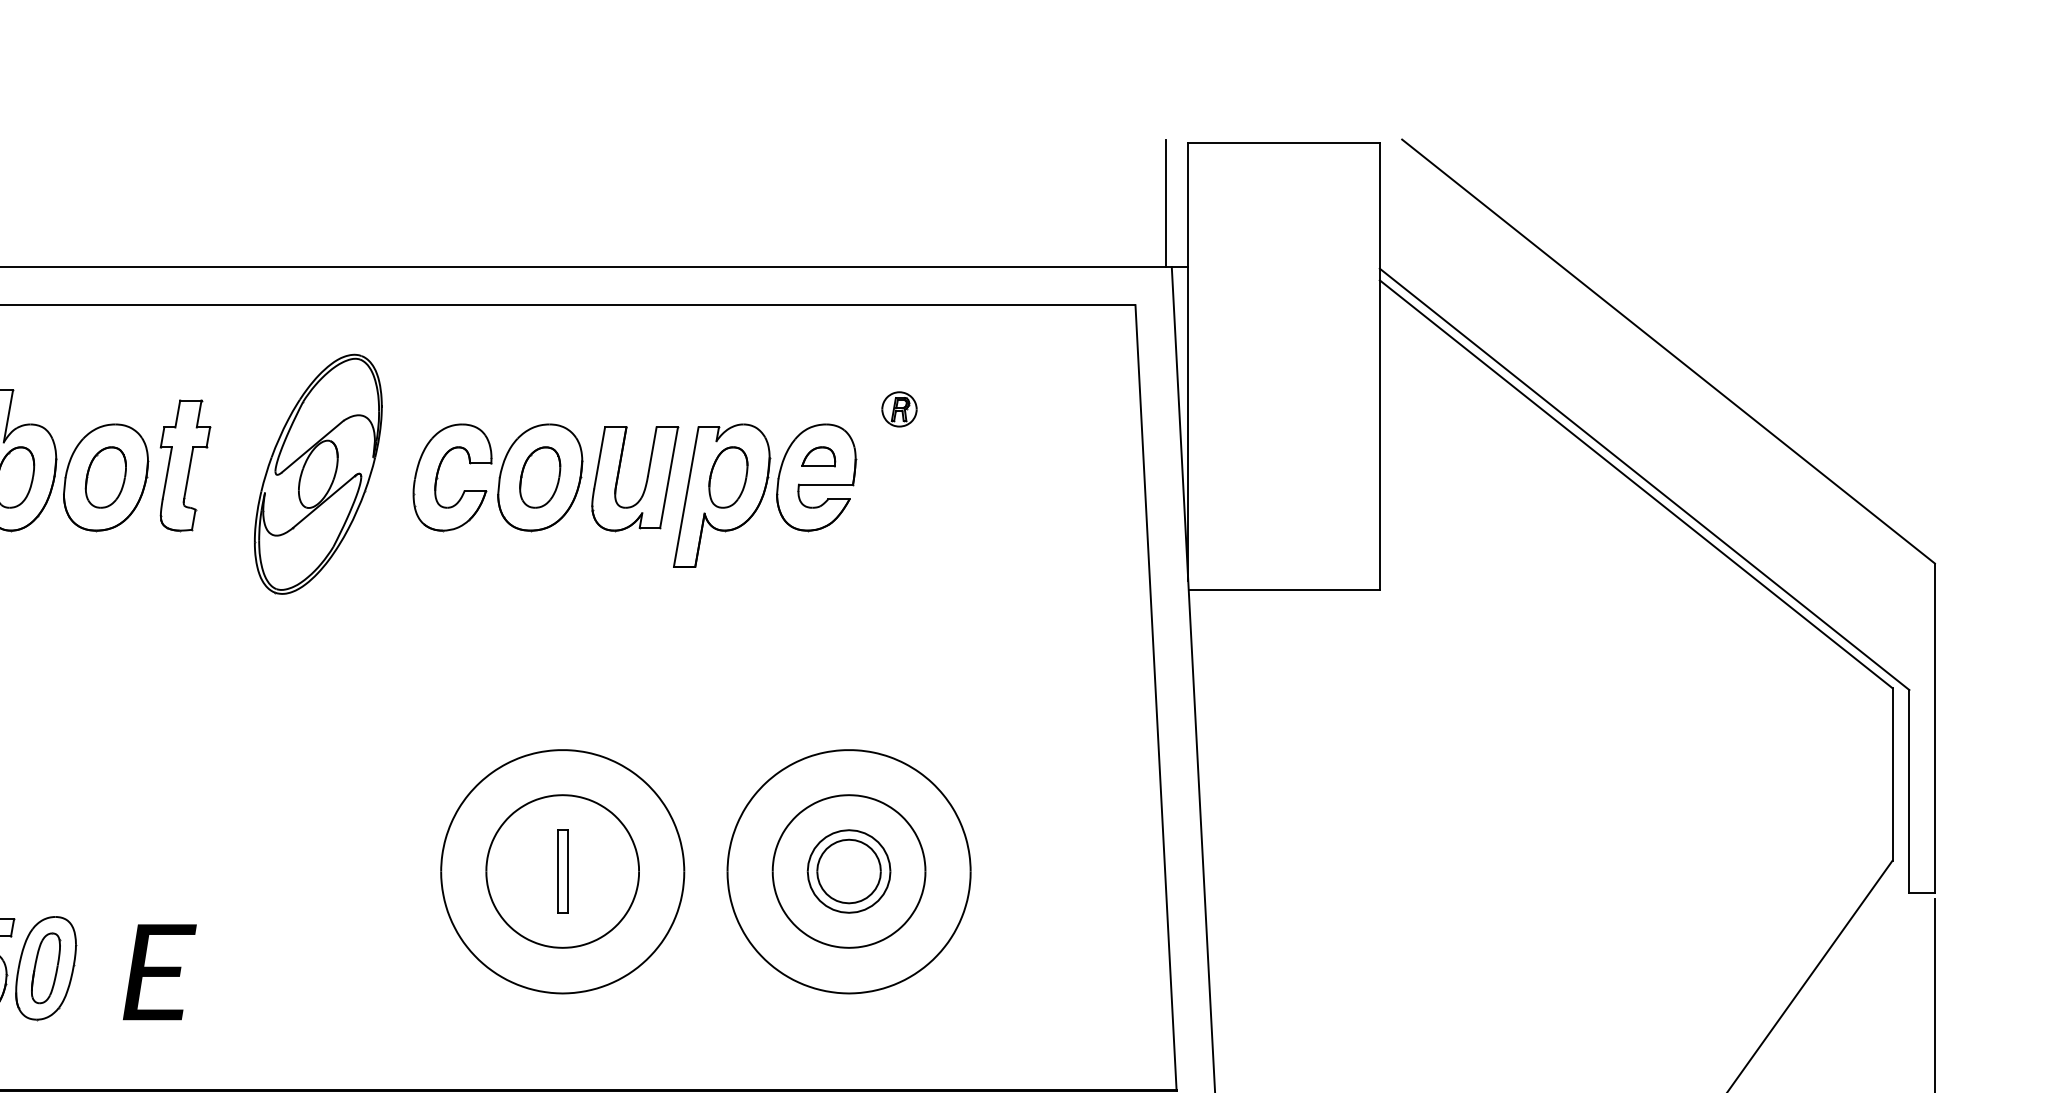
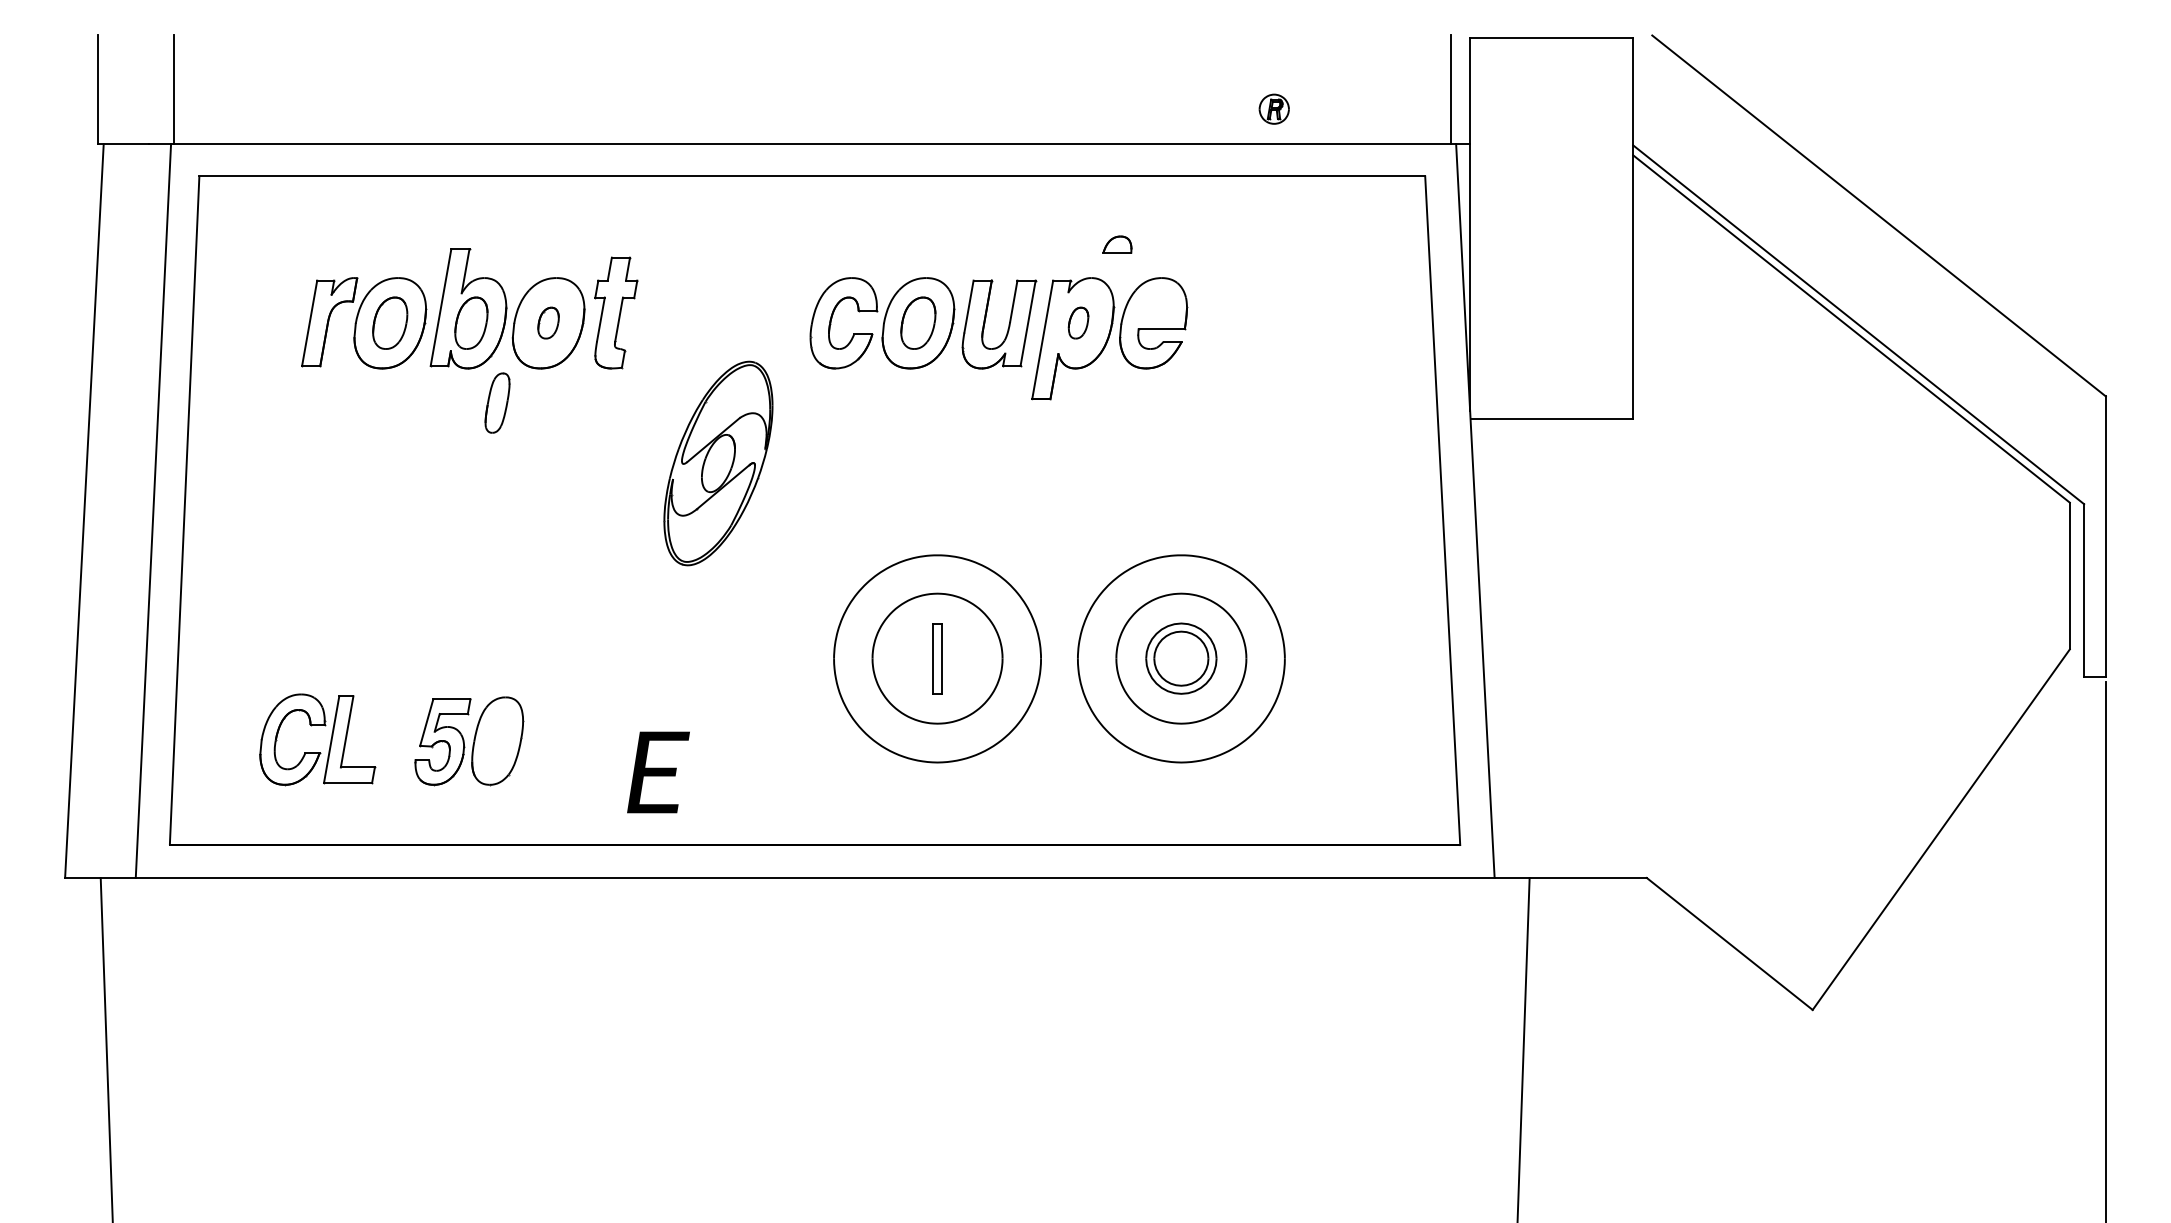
part: (898, 408) -> (1273, 108), moved
part: (818, 456) -> (1117, 244), moved
part: (318, 474) -> (718, 463), moved
part: (105, 476) -> (548, 322), size x0.6
part: (728, 476) -> (1078, 322), size x0.6
part: (45, 967) -> (497, 402), moved
text: (159, 972) -> (658, 772), moved

